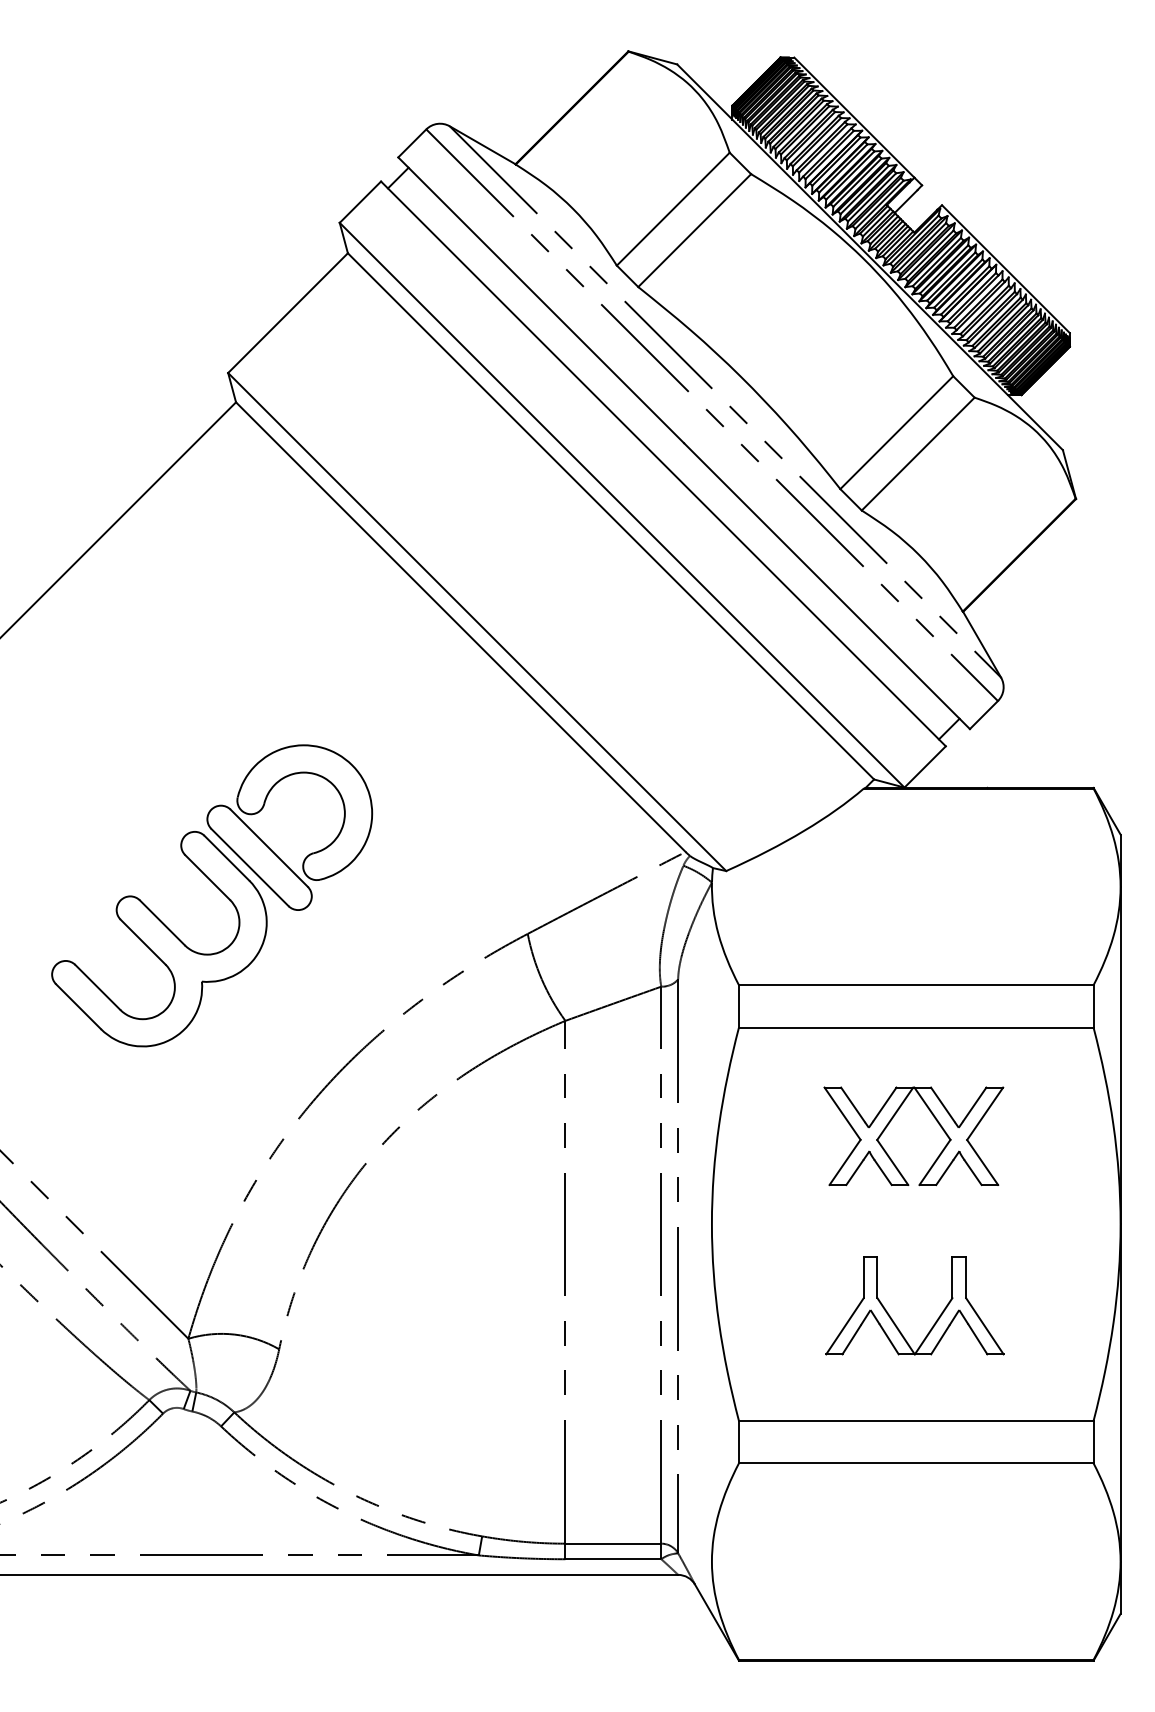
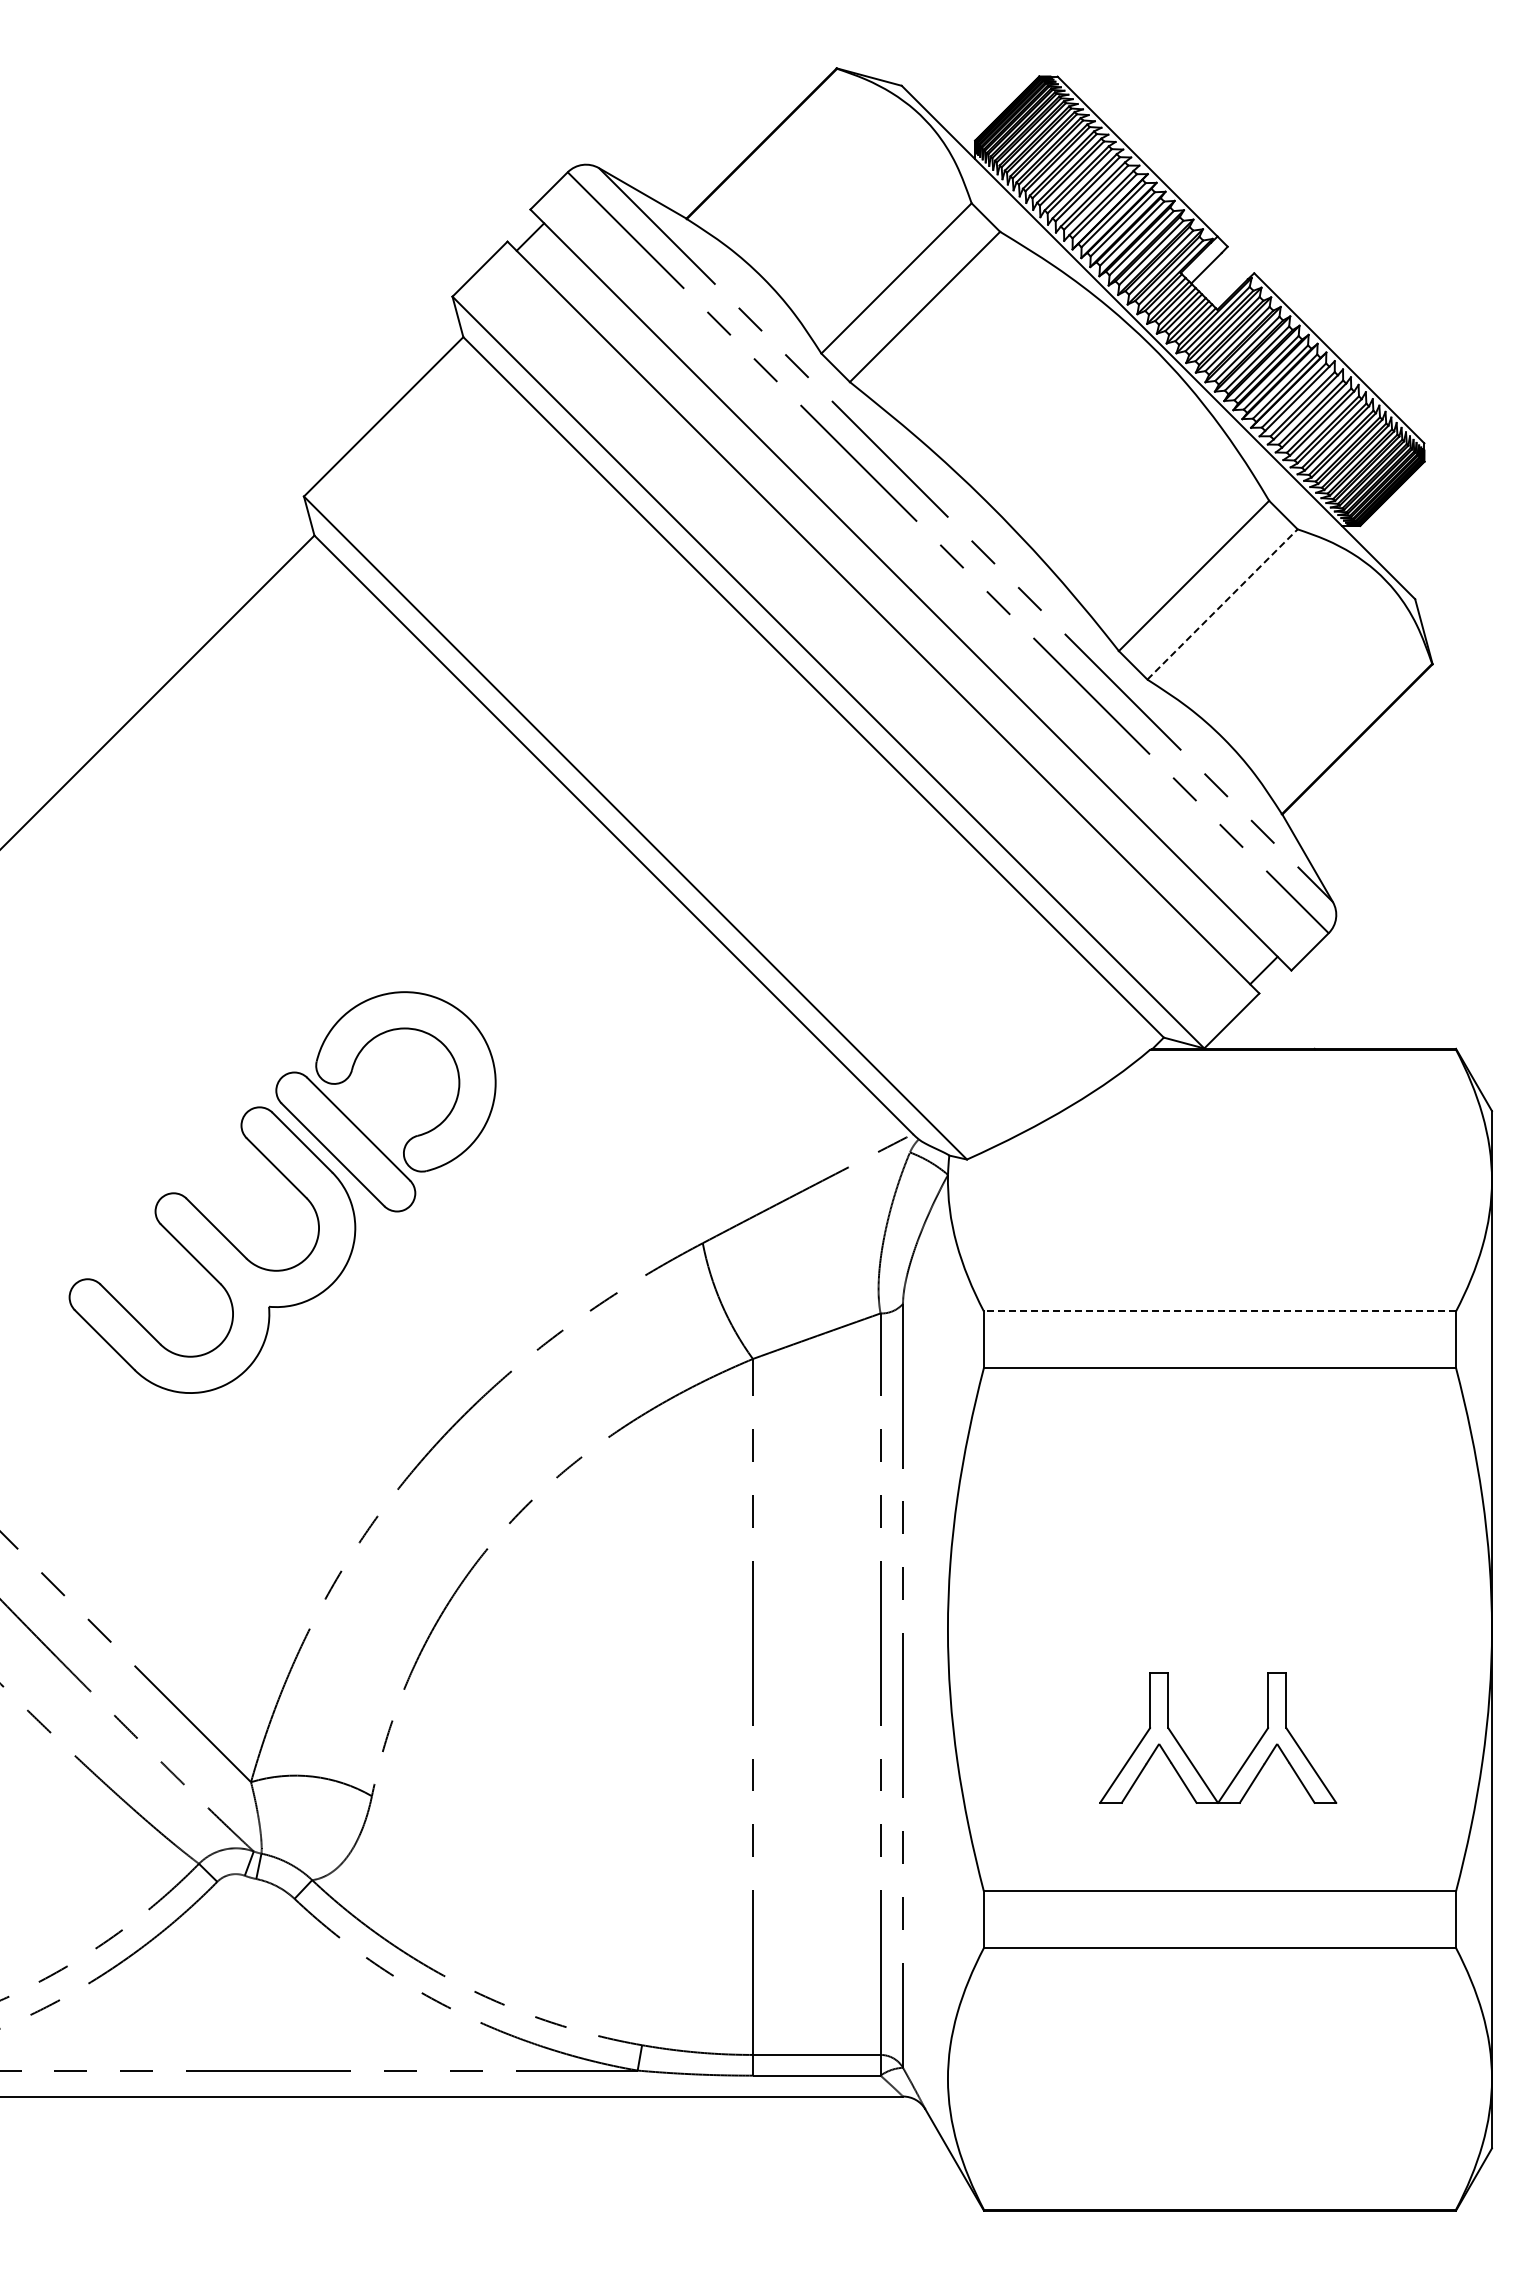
line: (918, 454) -> (1222, 604), solid -> dashed
line: (915, 985) -> (1219, 1311), solid -> dashed
part: (891, 1120) -> (1187, 1491), removed

